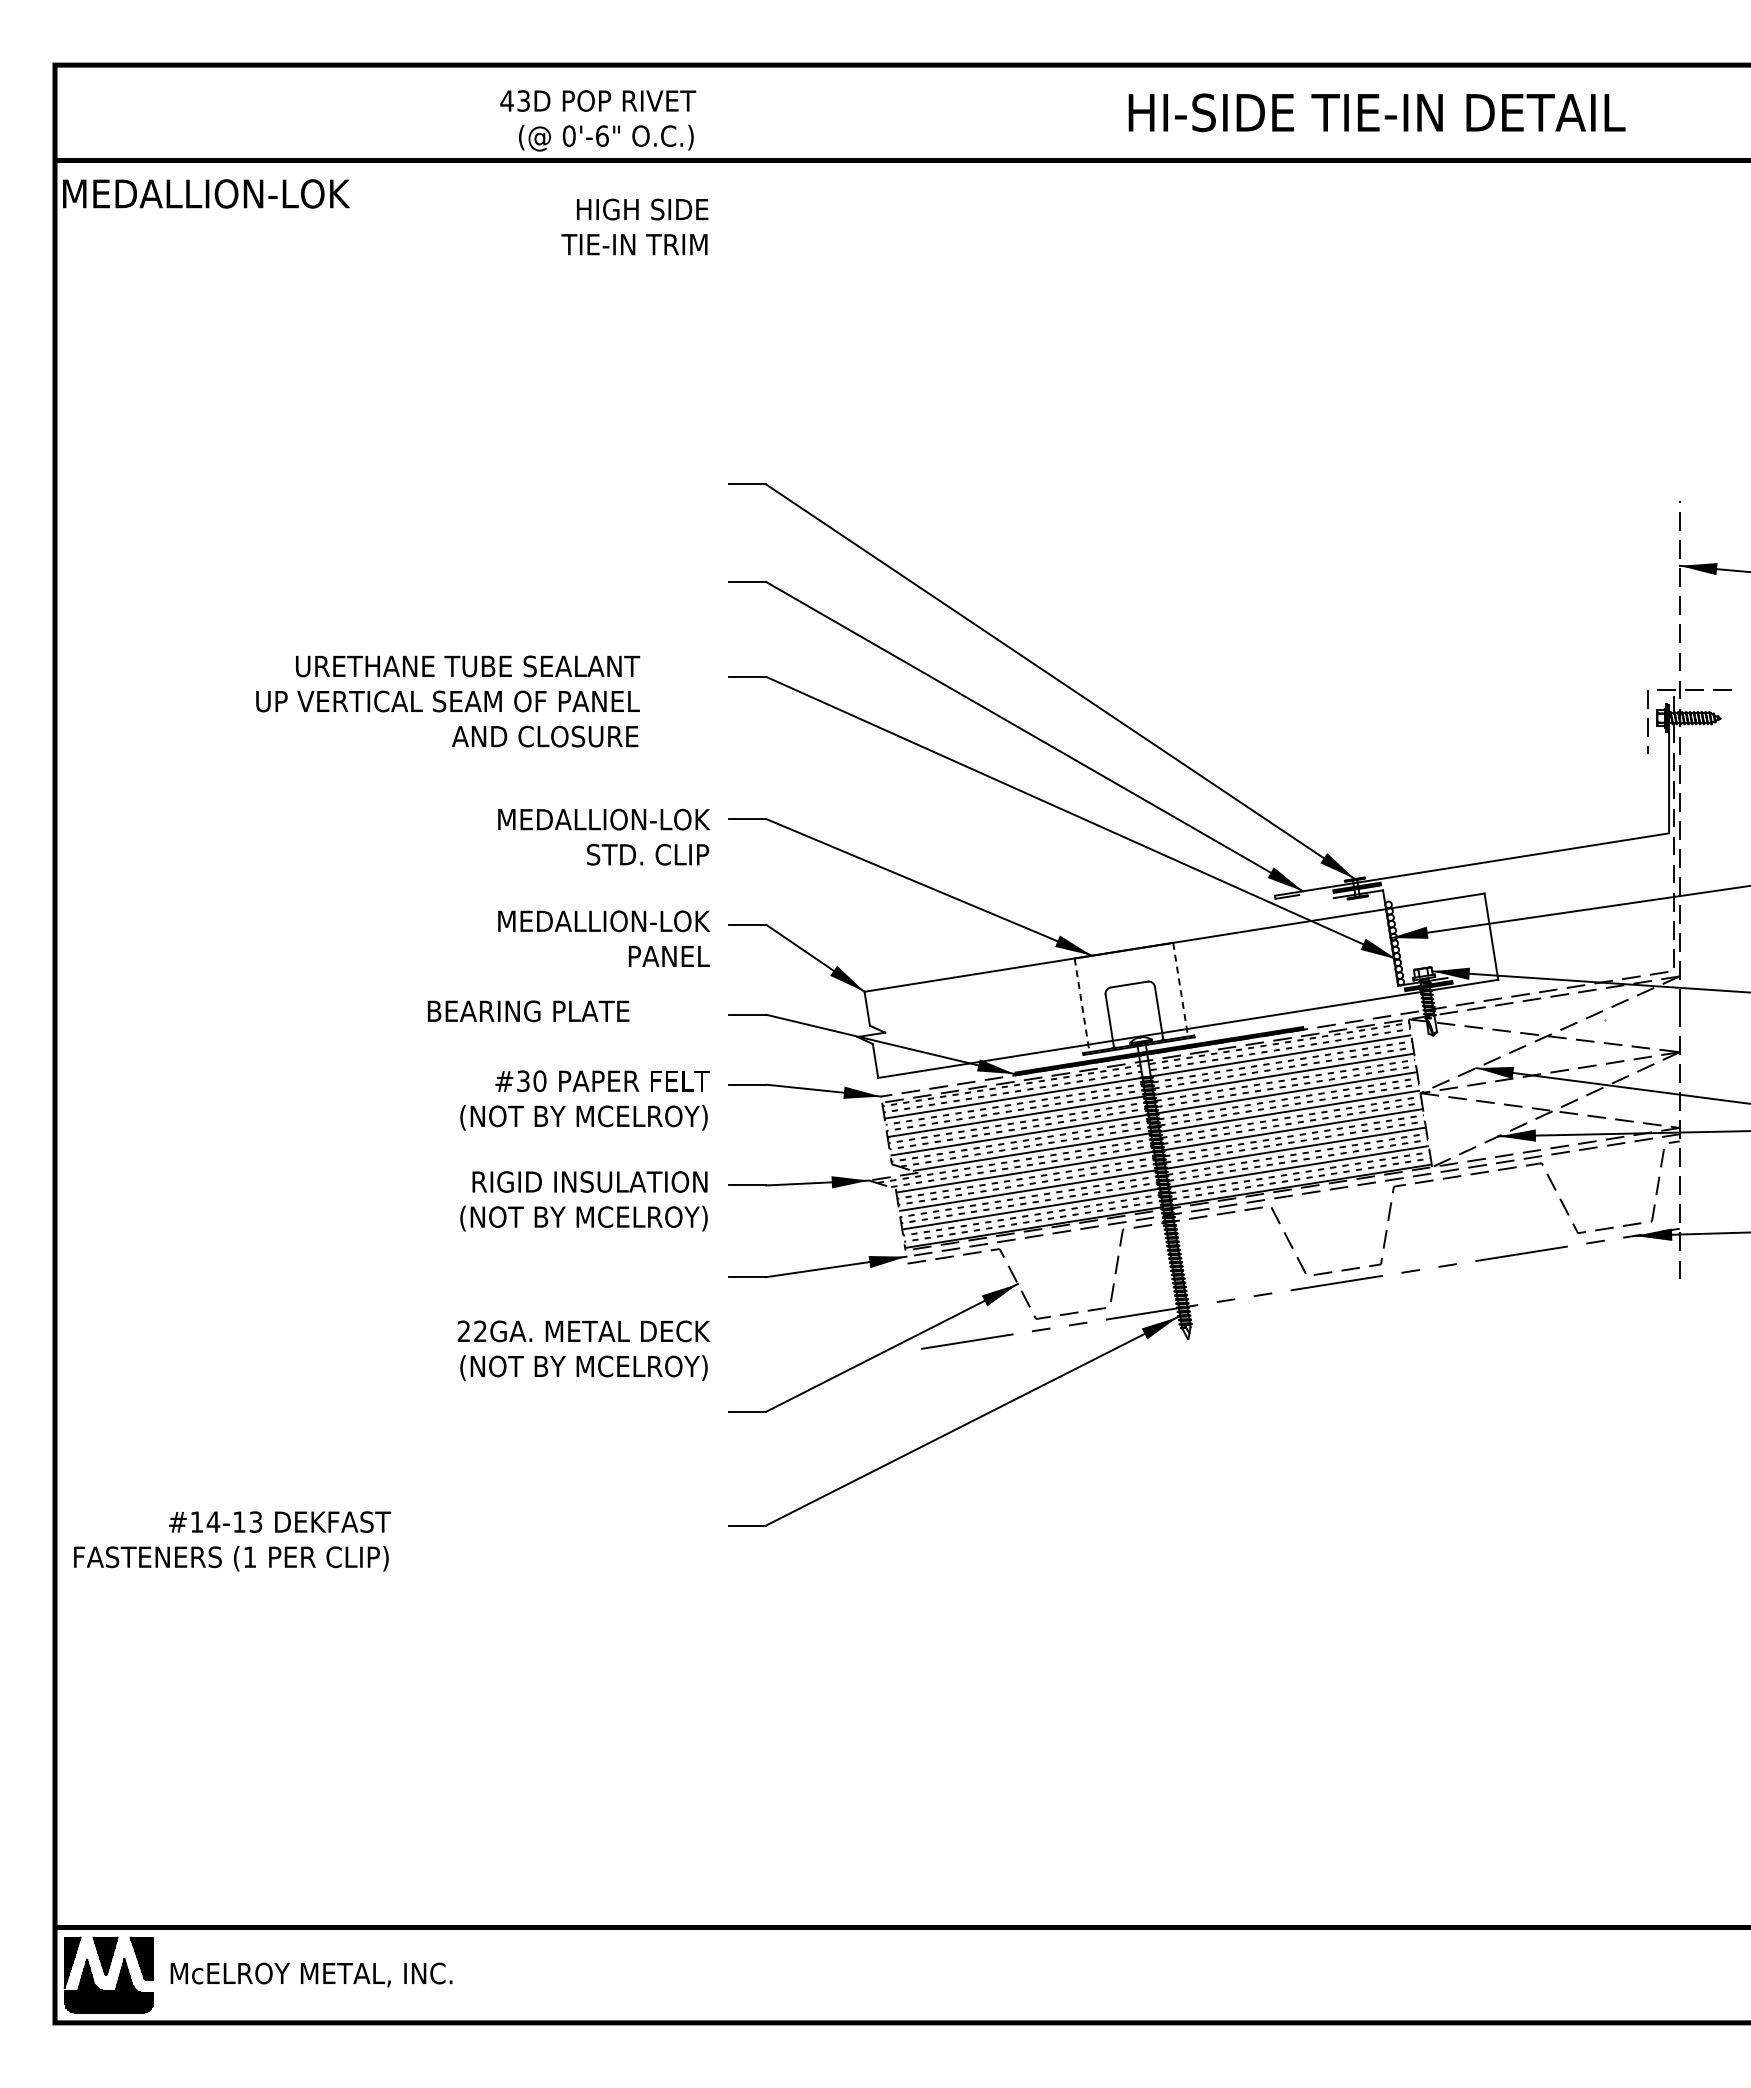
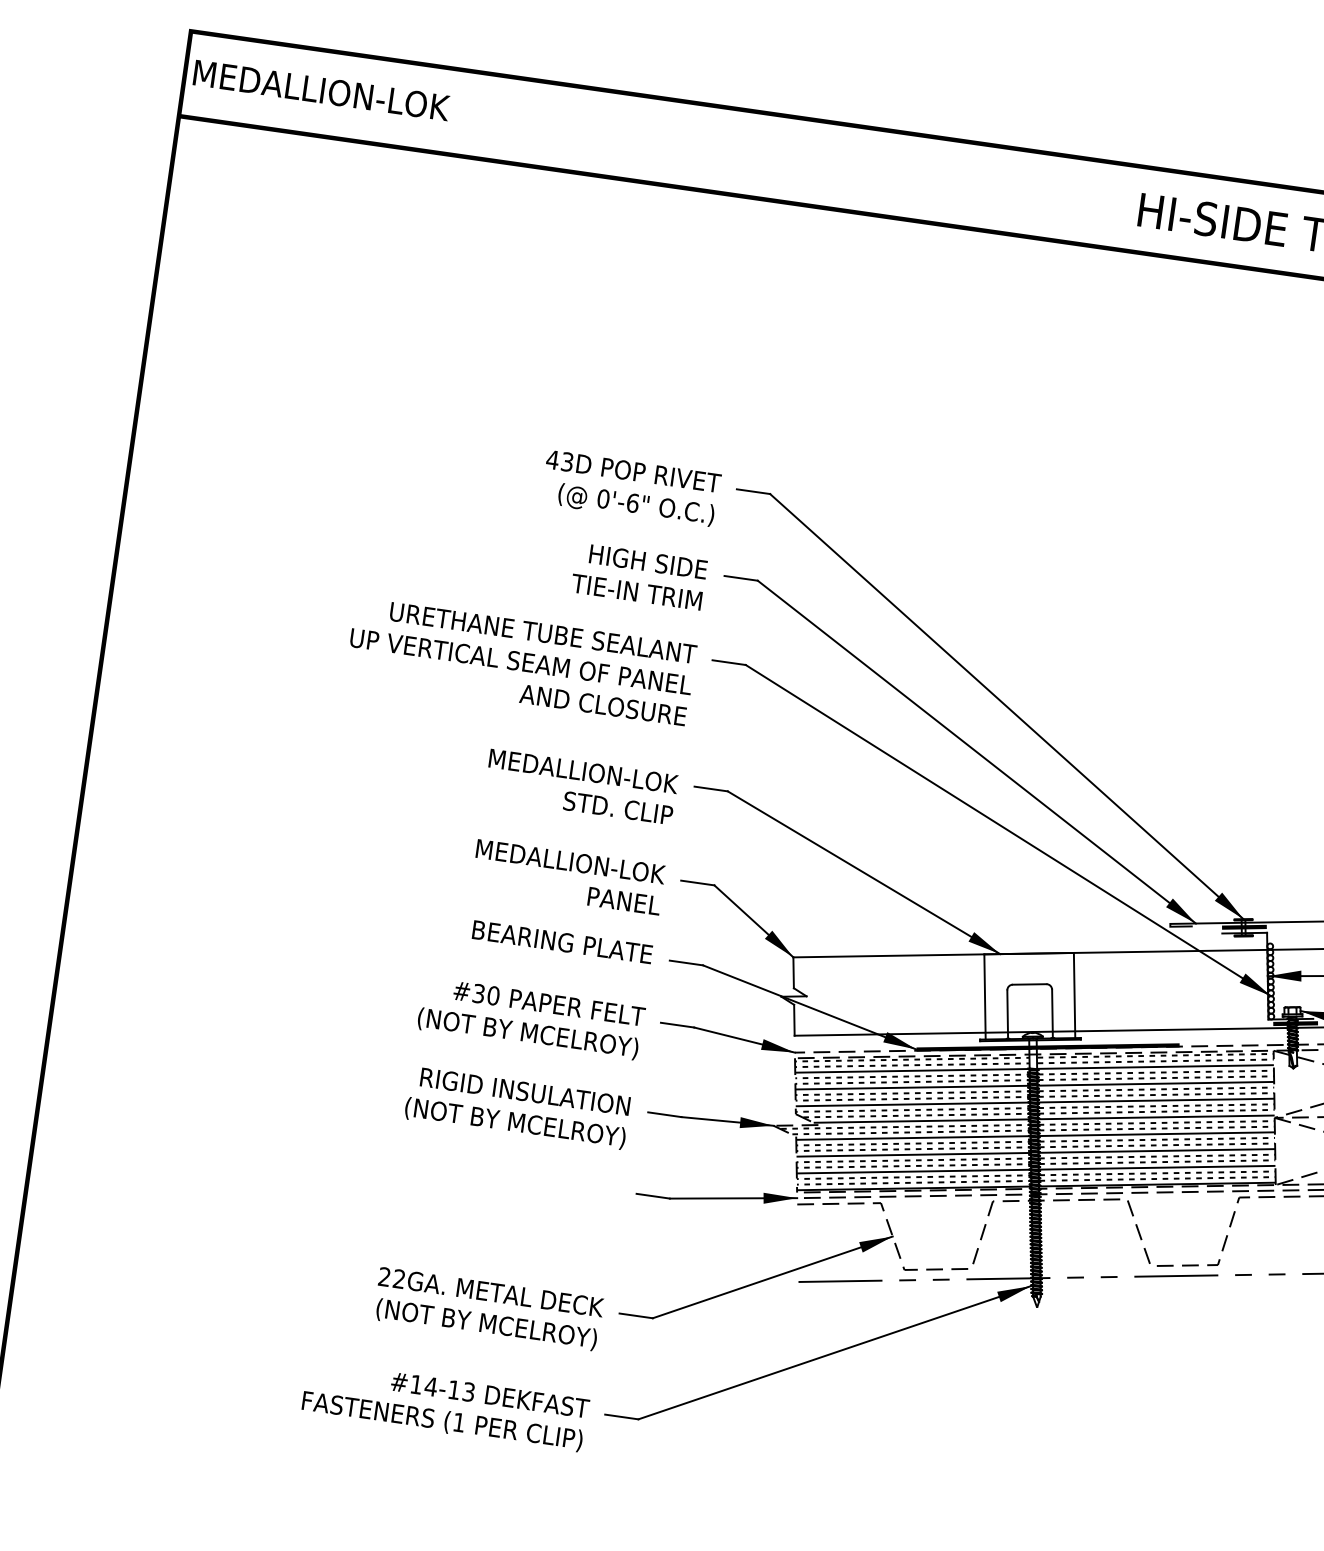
text: (598, 120) -> (631, 488), moved
text: (206, 193) -> (321, 90), moved
text: (634, 226) -> (639, 576), moved
text: (448, 701) -> (521, 661), moved
line: (1180, 990) -> (1074, 996), dashed -> solid
line: (1082, 1005) -> (985, 997), dashed -> solid
text: (528, 1011) -> (562, 942), moved
text: (583, 1350) -> (488, 1309), moved
text: (232, 1541) -> (445, 1406), moved

